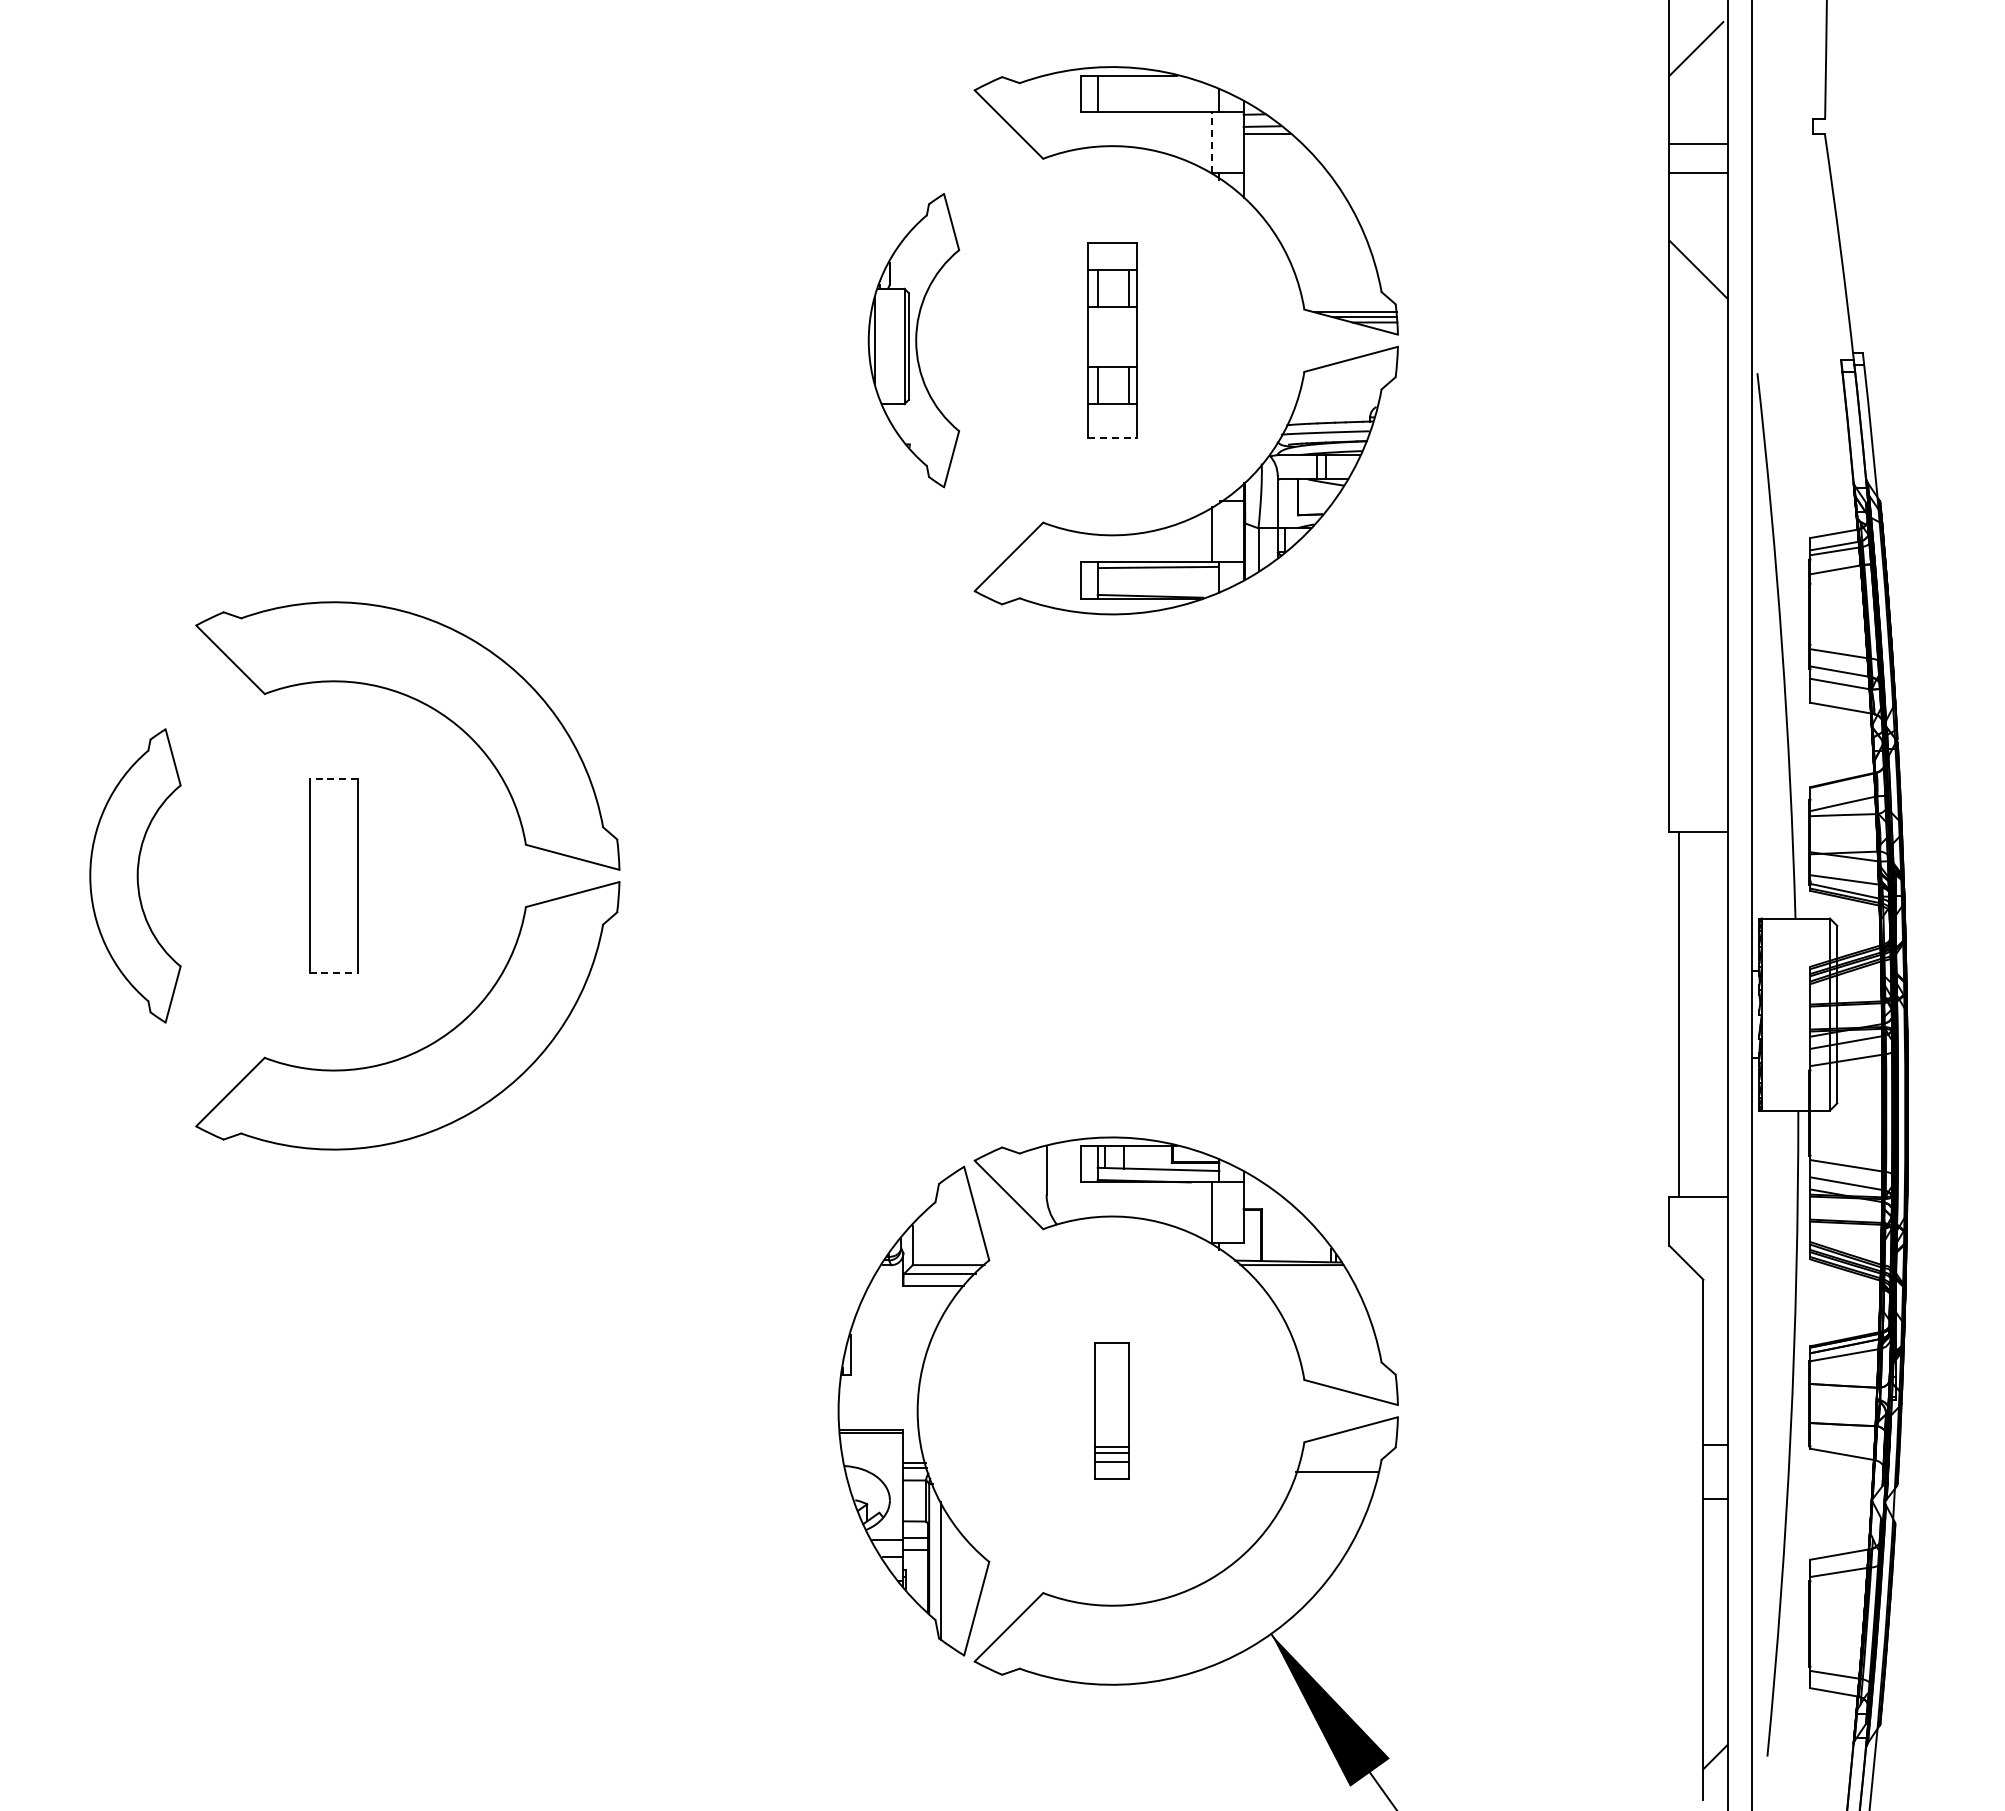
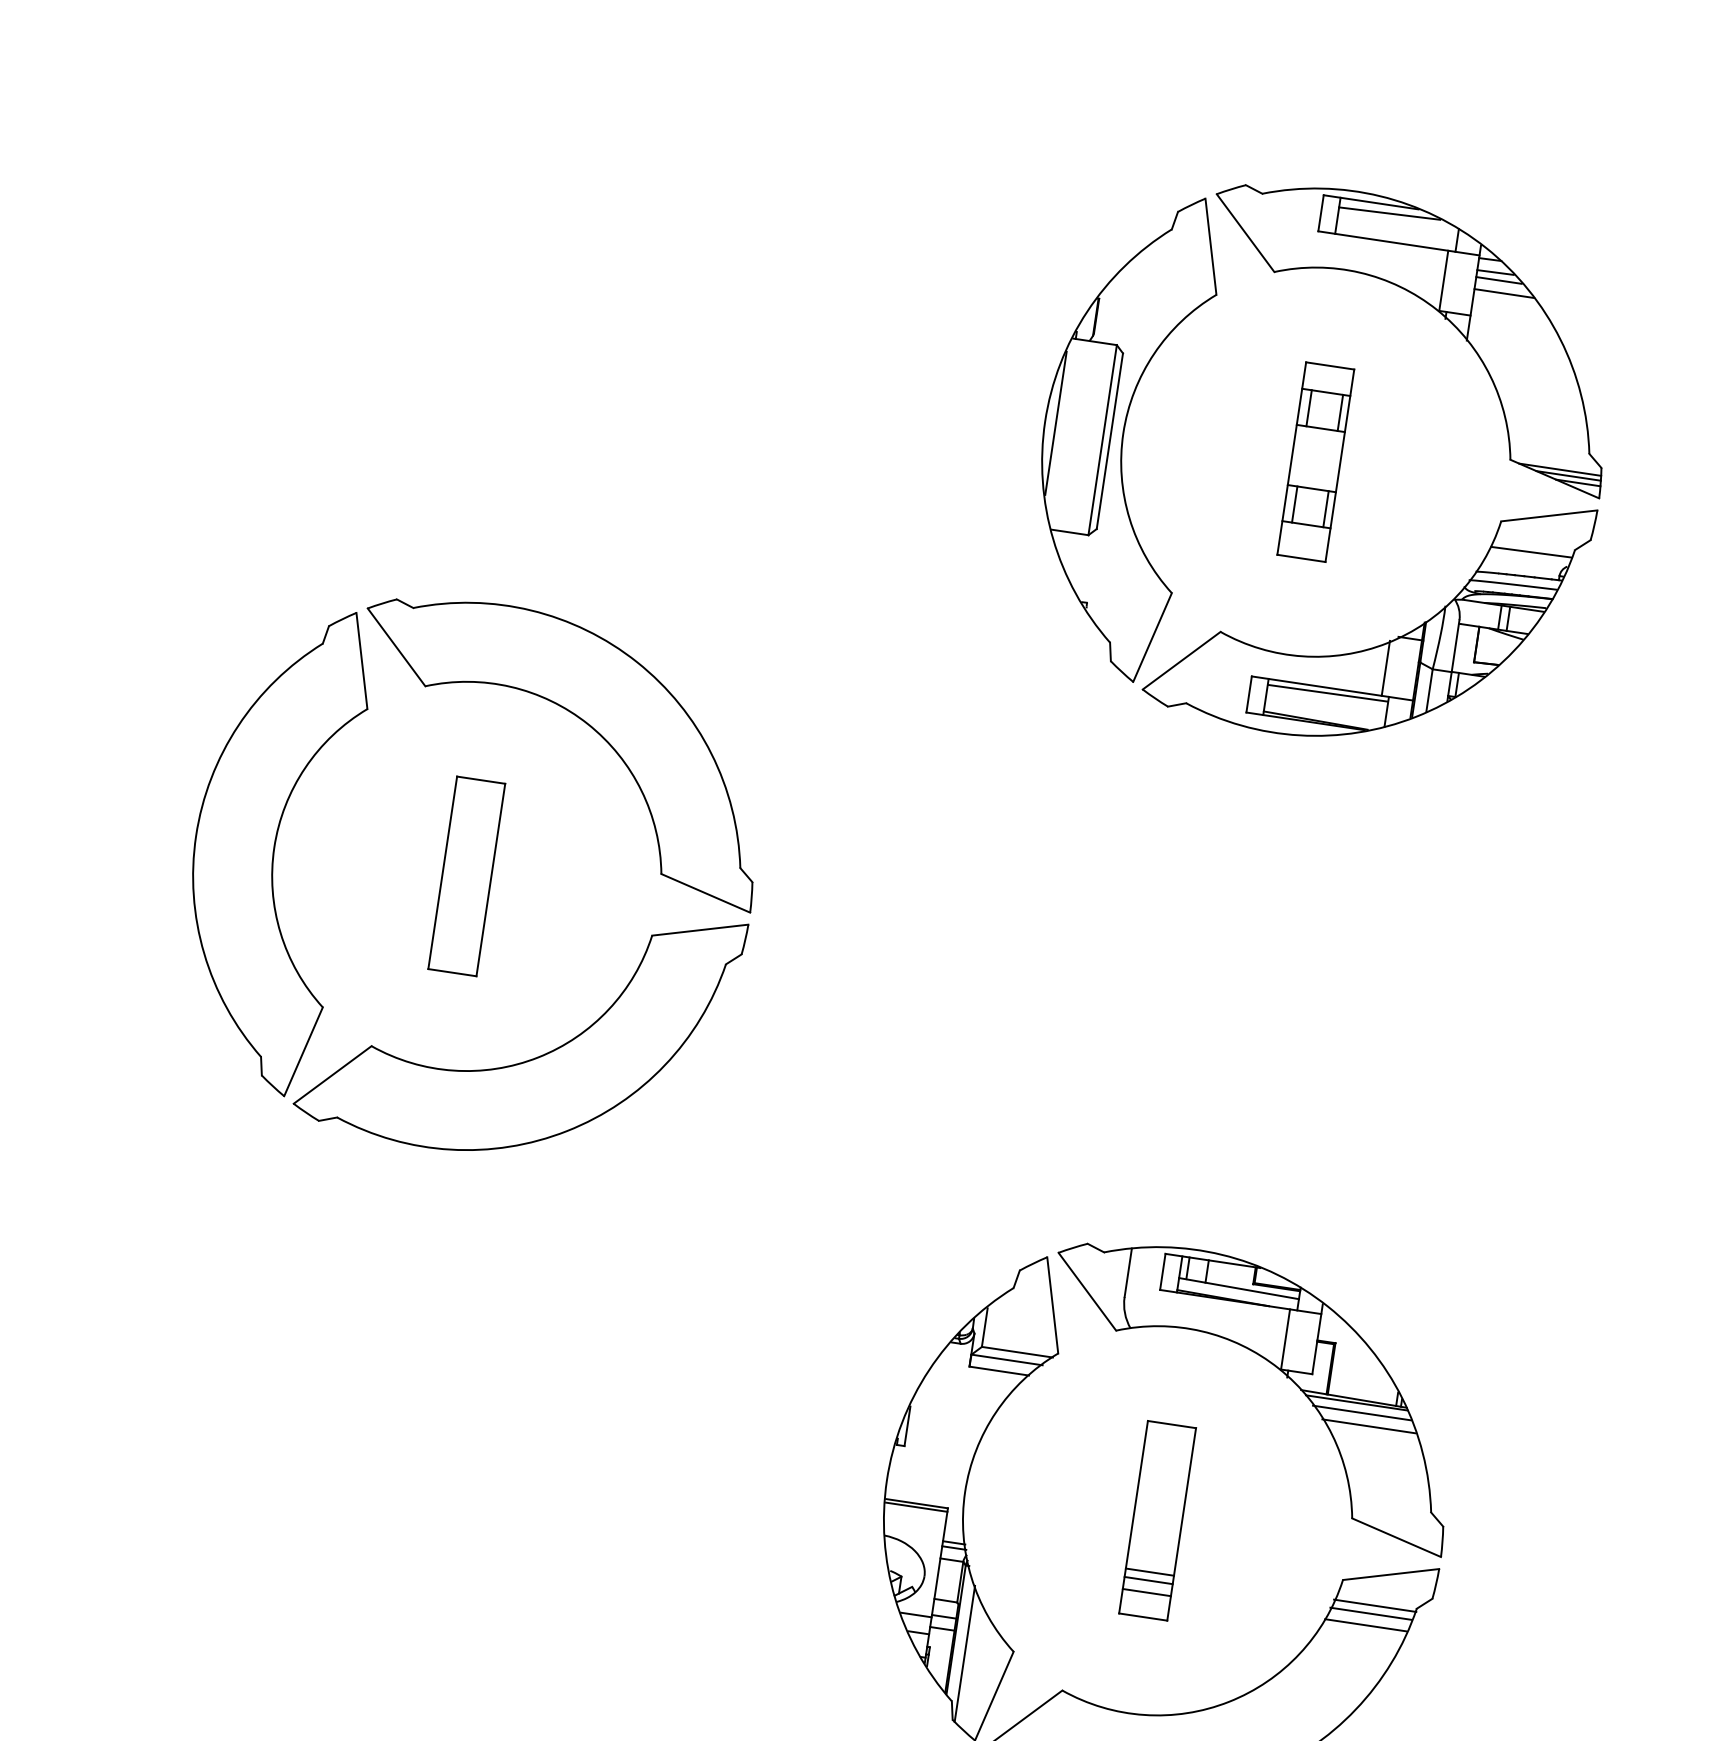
line: (1148, 83) -> (1389, 213), added
line: (1212, 141) -> (1444, 279), dashed -> solid
line: (1273, 146) -> (1503, 293), added
part: (913, 340) -> (1119, 432), size x1.67
line: (1338, 397) -> (1531, 551), added
line: (1112, 438) -> (1301, 558), dashed -> solid
line: (333, 778) -> (480, 780), dashed -> solid
part: (135, 875) -> (270, 846), size x1.67
line: (334, 973) -> (453, 973), dashed -> solid
line: (1298, 1274) -> (1361, 1413), added
line: (1307, 1286) -> (1369, 1426), added
part: (1112, 1410) -> (1157, 1520), size x1.43
line: (1339, 1463) -> (1374, 1606), added
line: (1333, 1483) -> (1365, 1625), added

